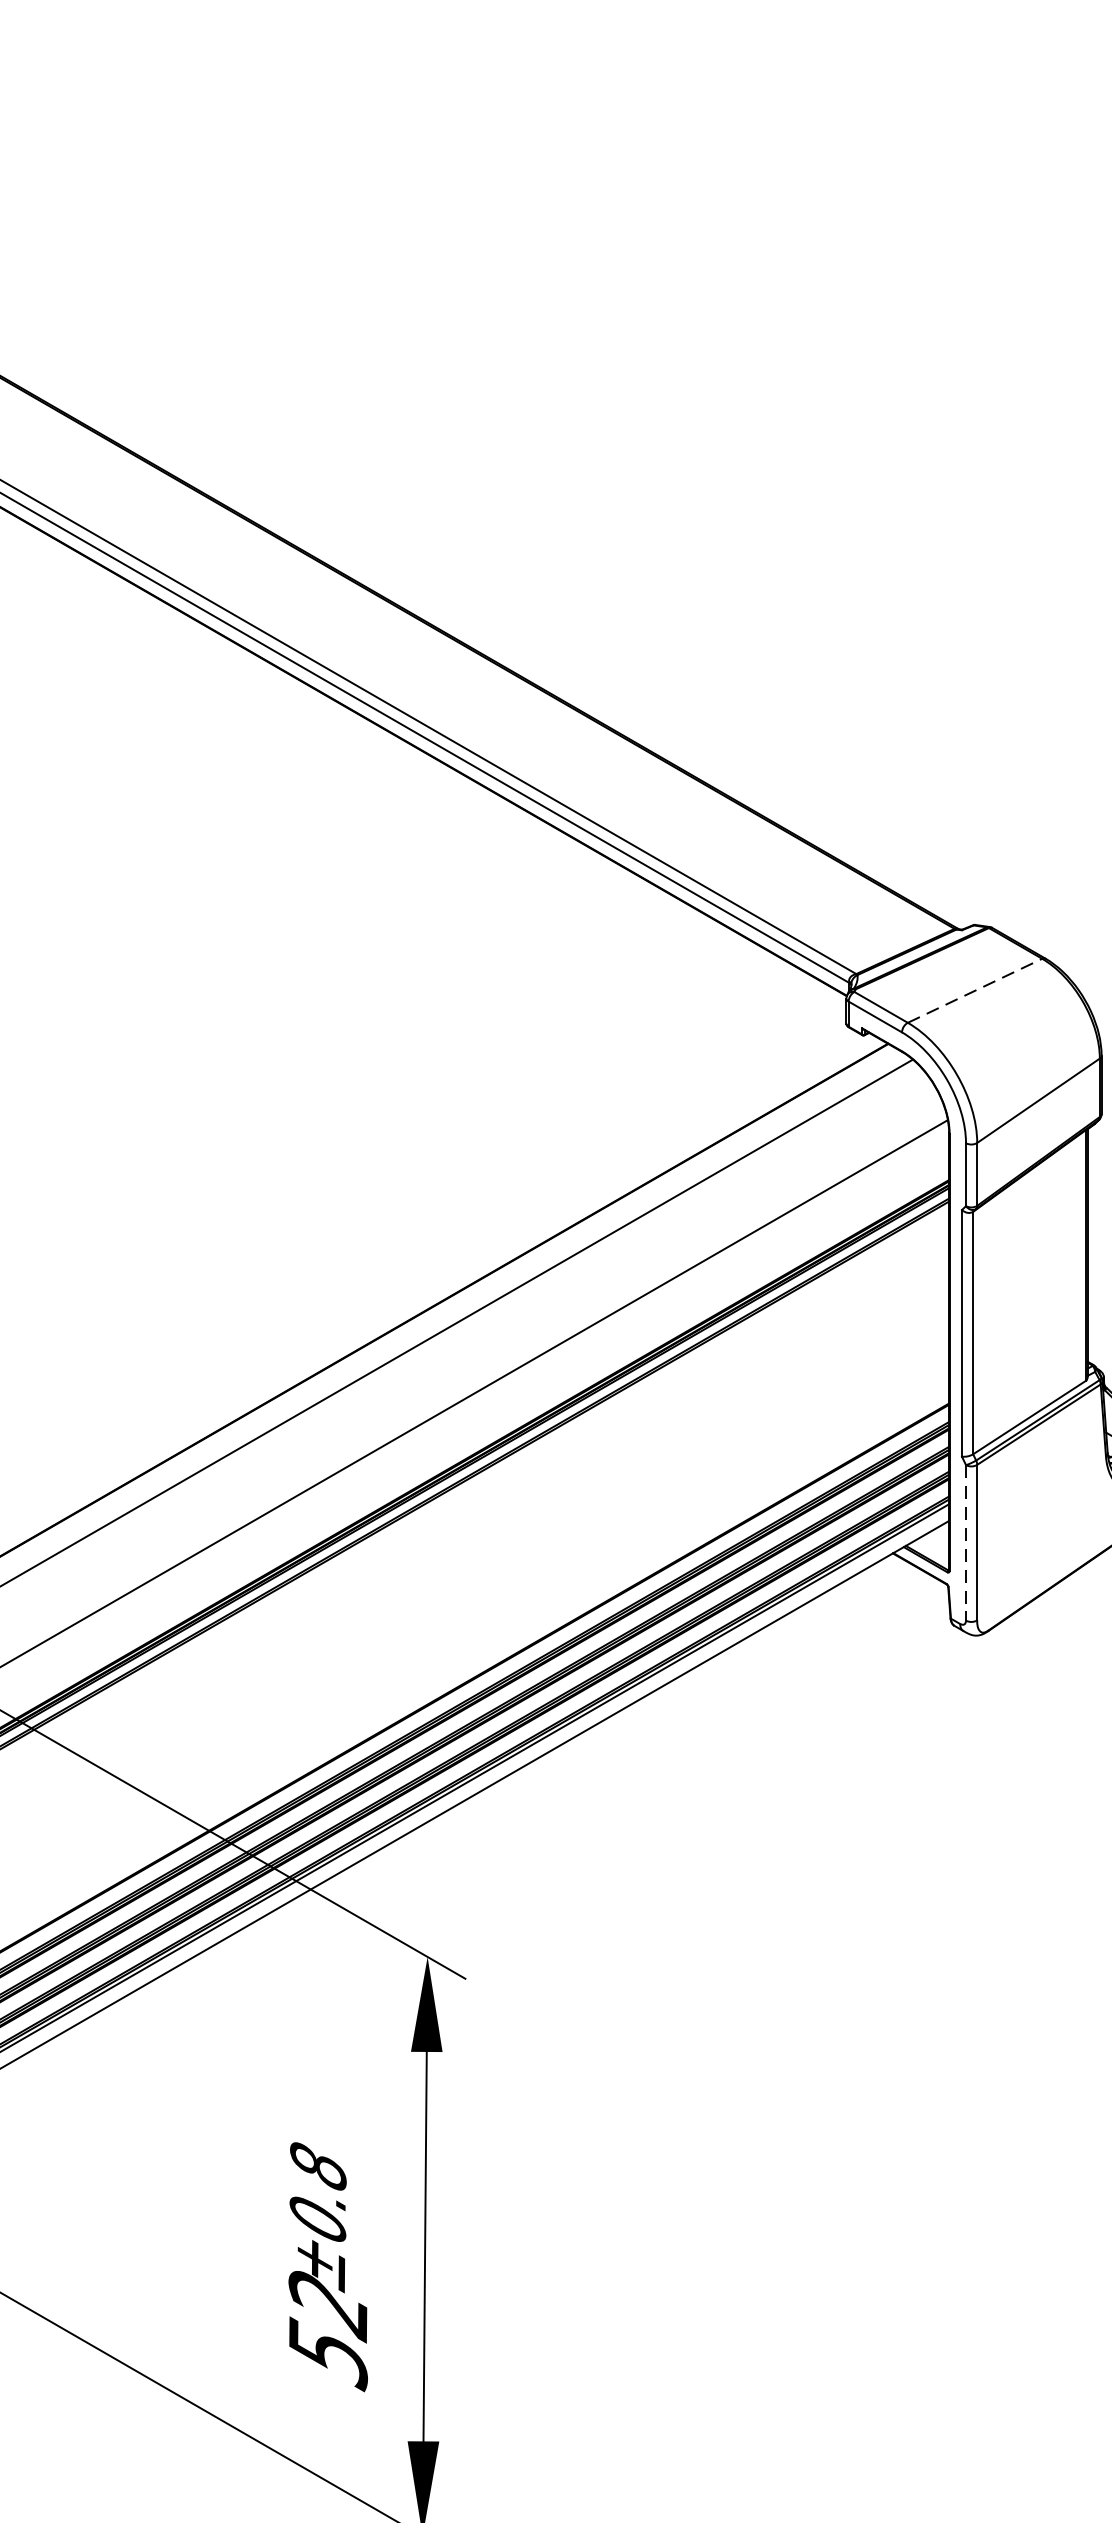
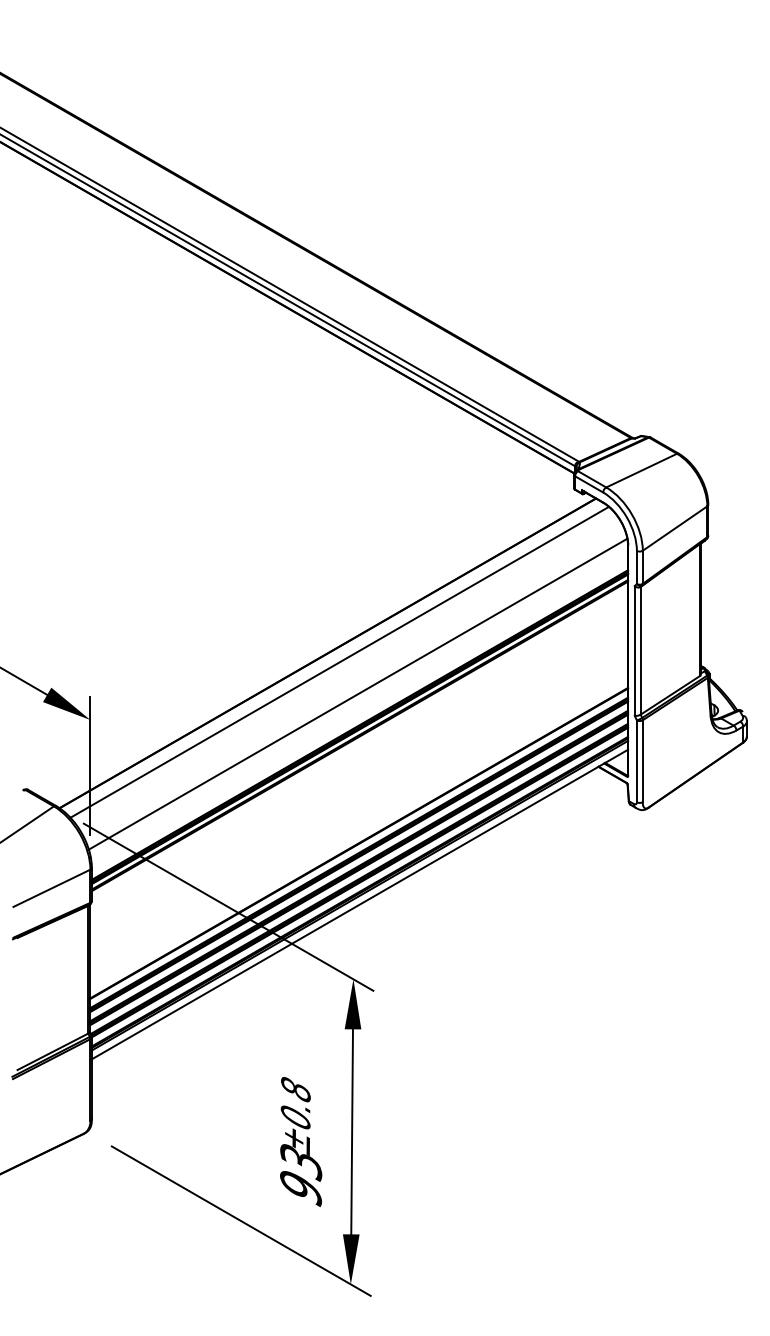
line: (976, 990) -> (642, 470), dashed -> solid
line: (965, 1543) -> (636, 761), dashed -> solid
text: (328, 2331) -> (301, 1176), 52 -> 93

